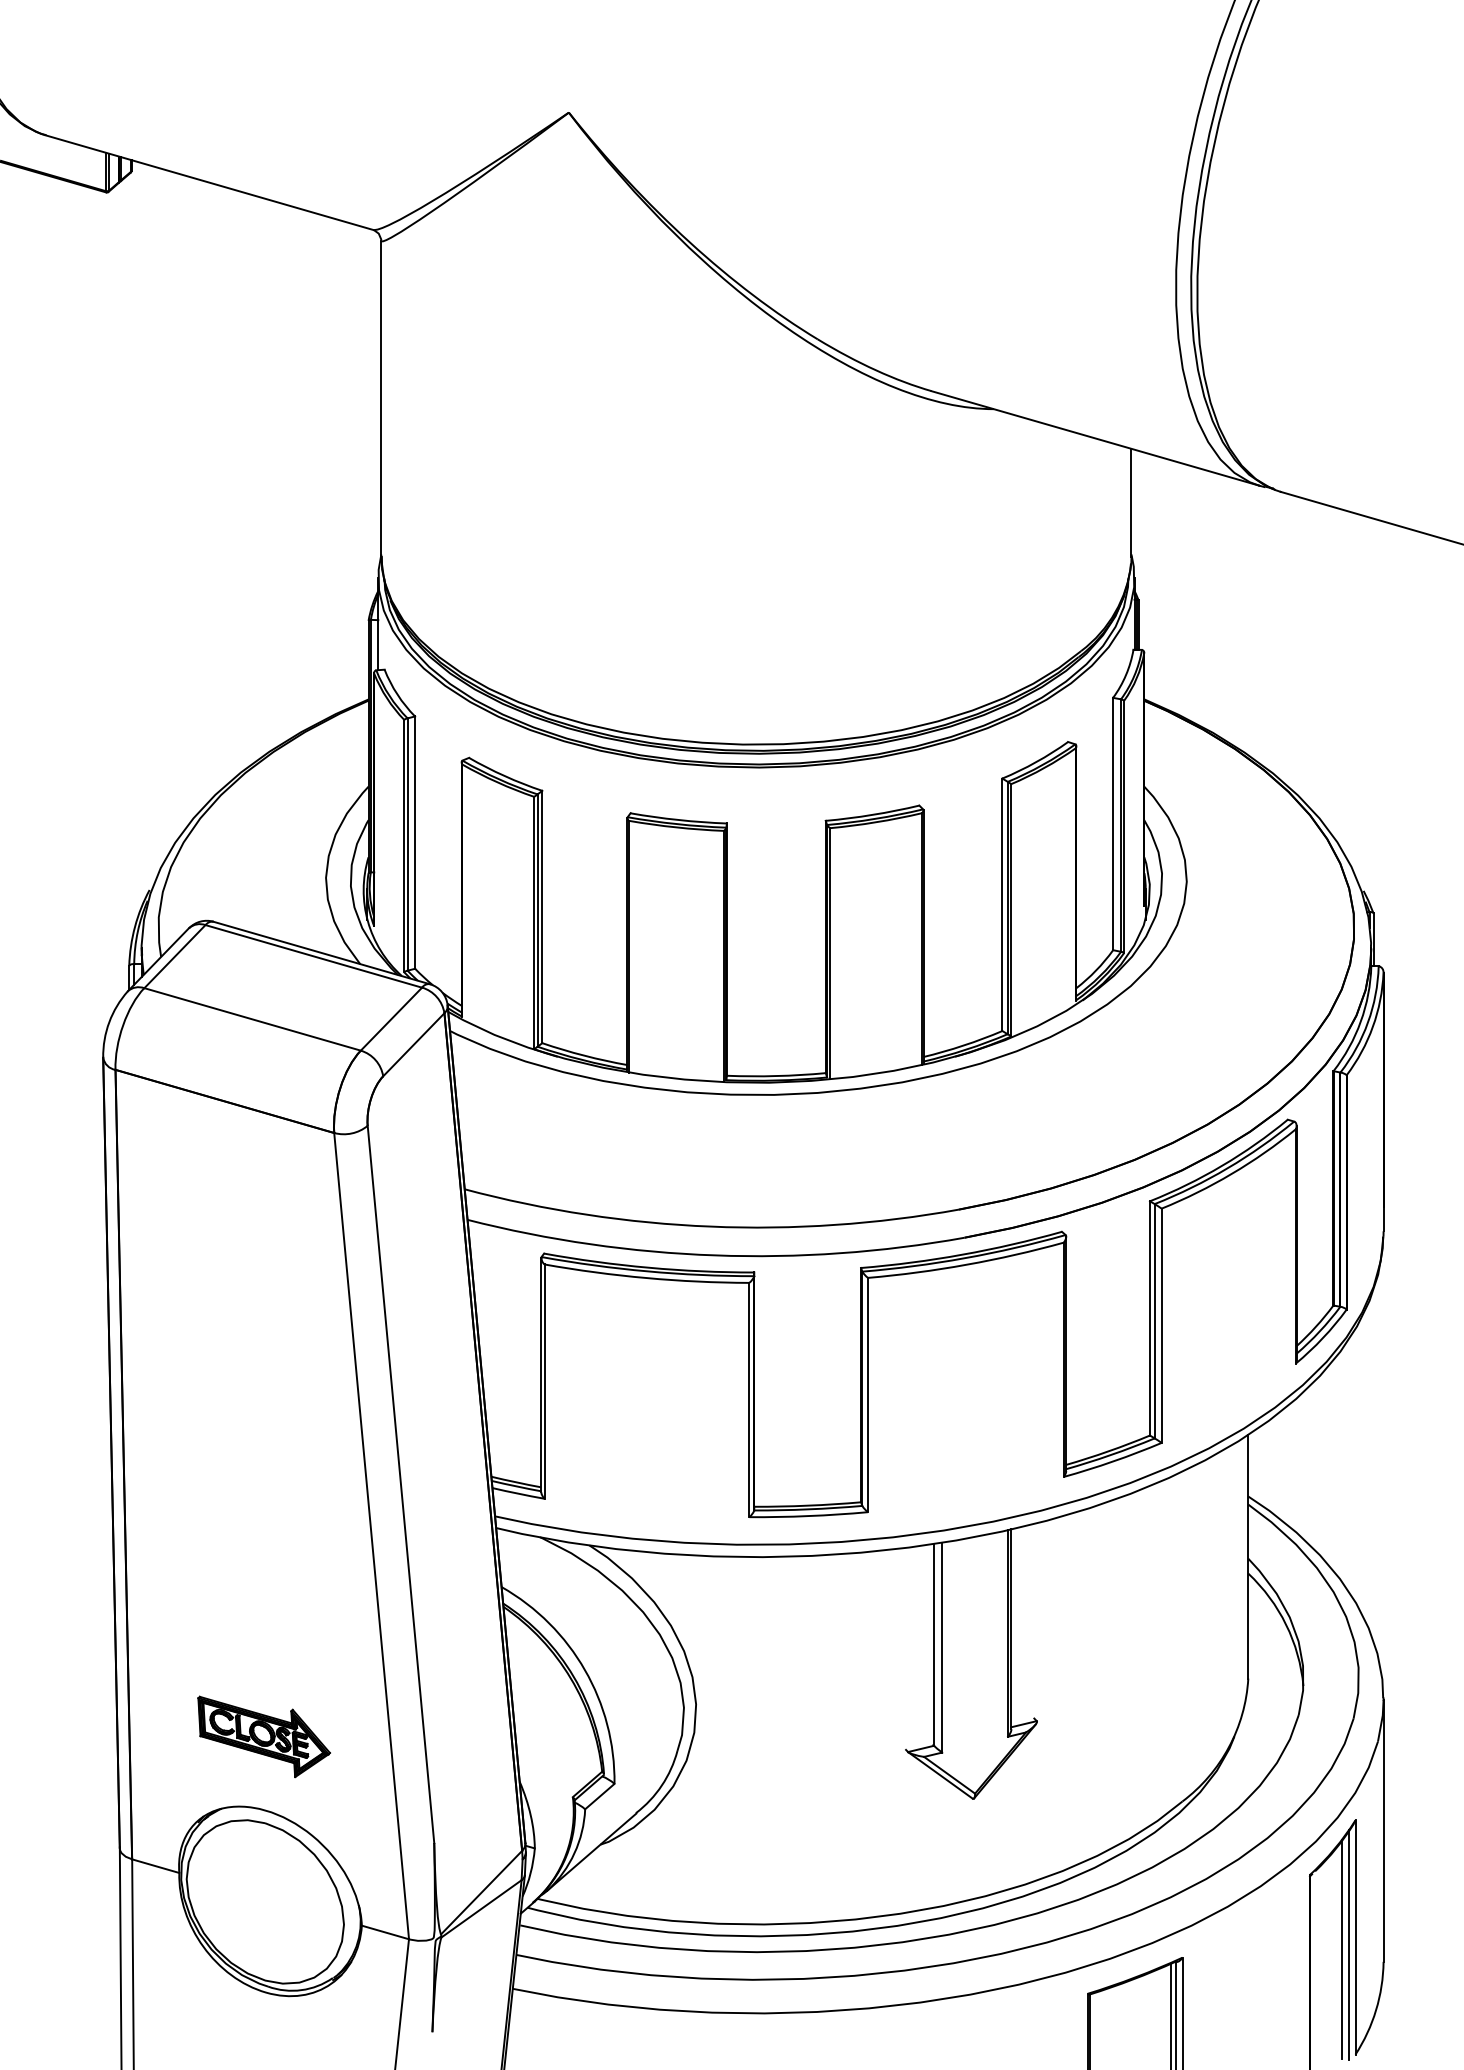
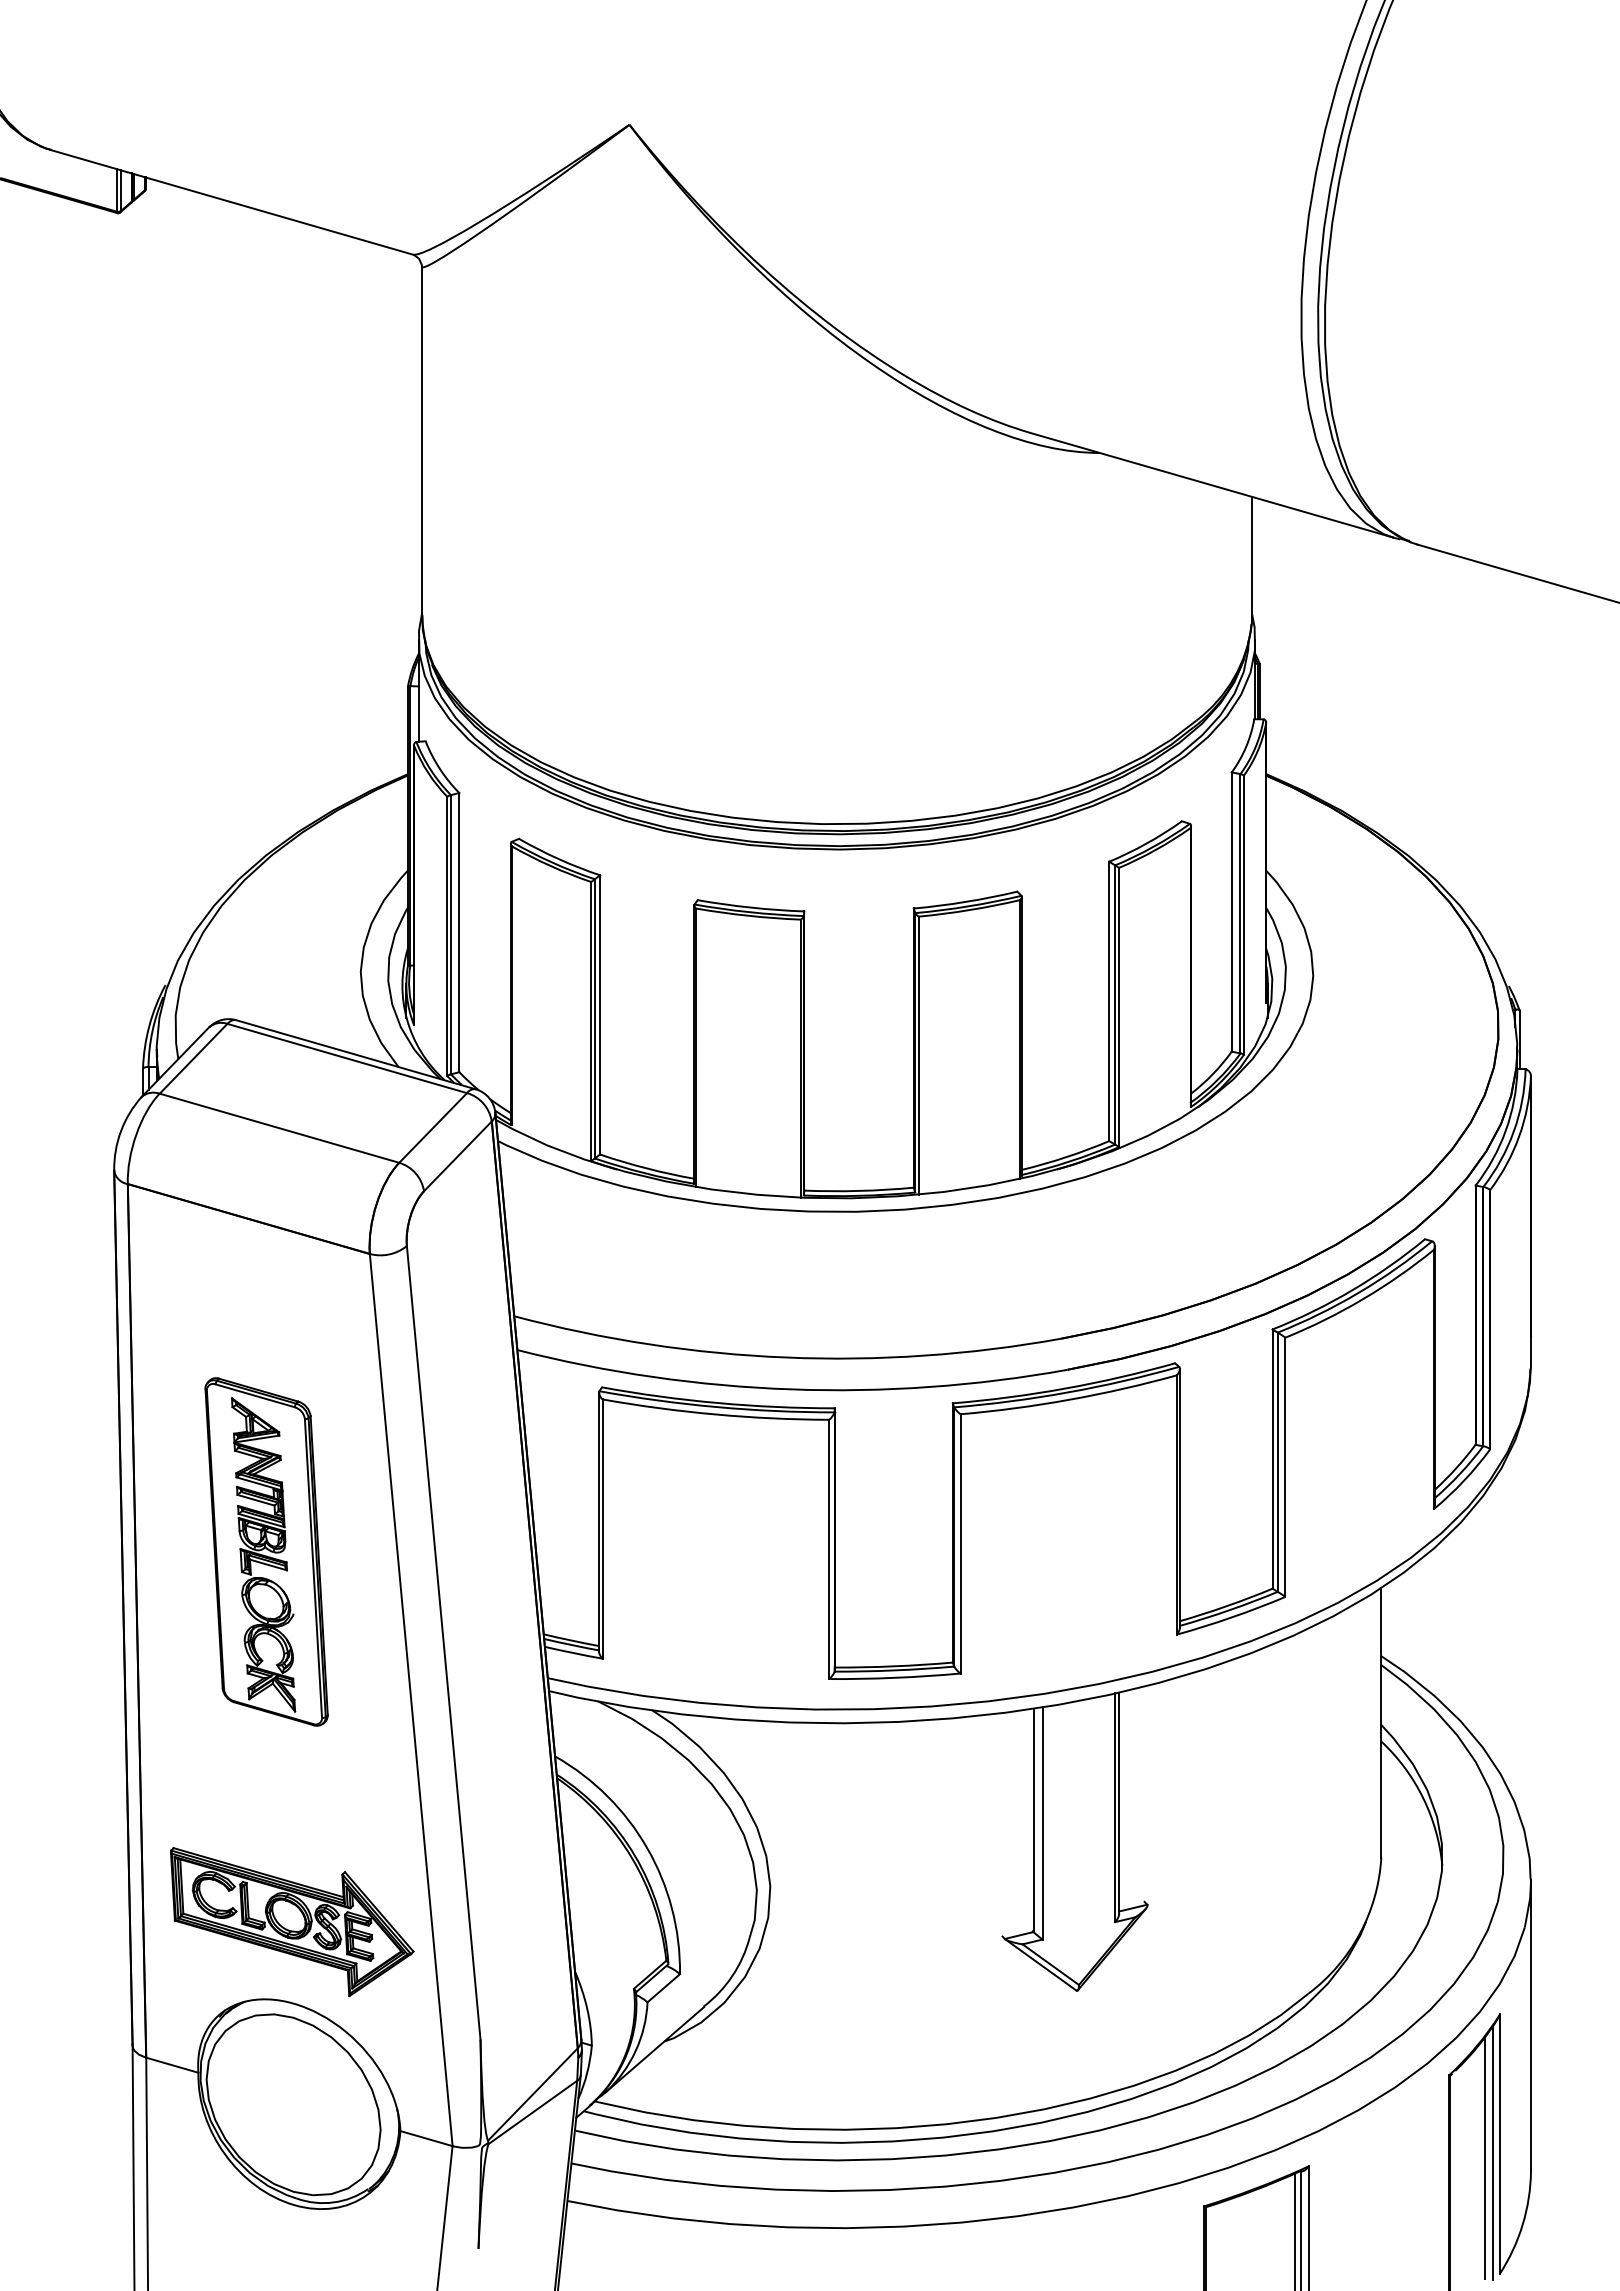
part: (240, 1401) -> (266, 1551), added
part: (264, 1737) -> (292, 1922), size x1.67

